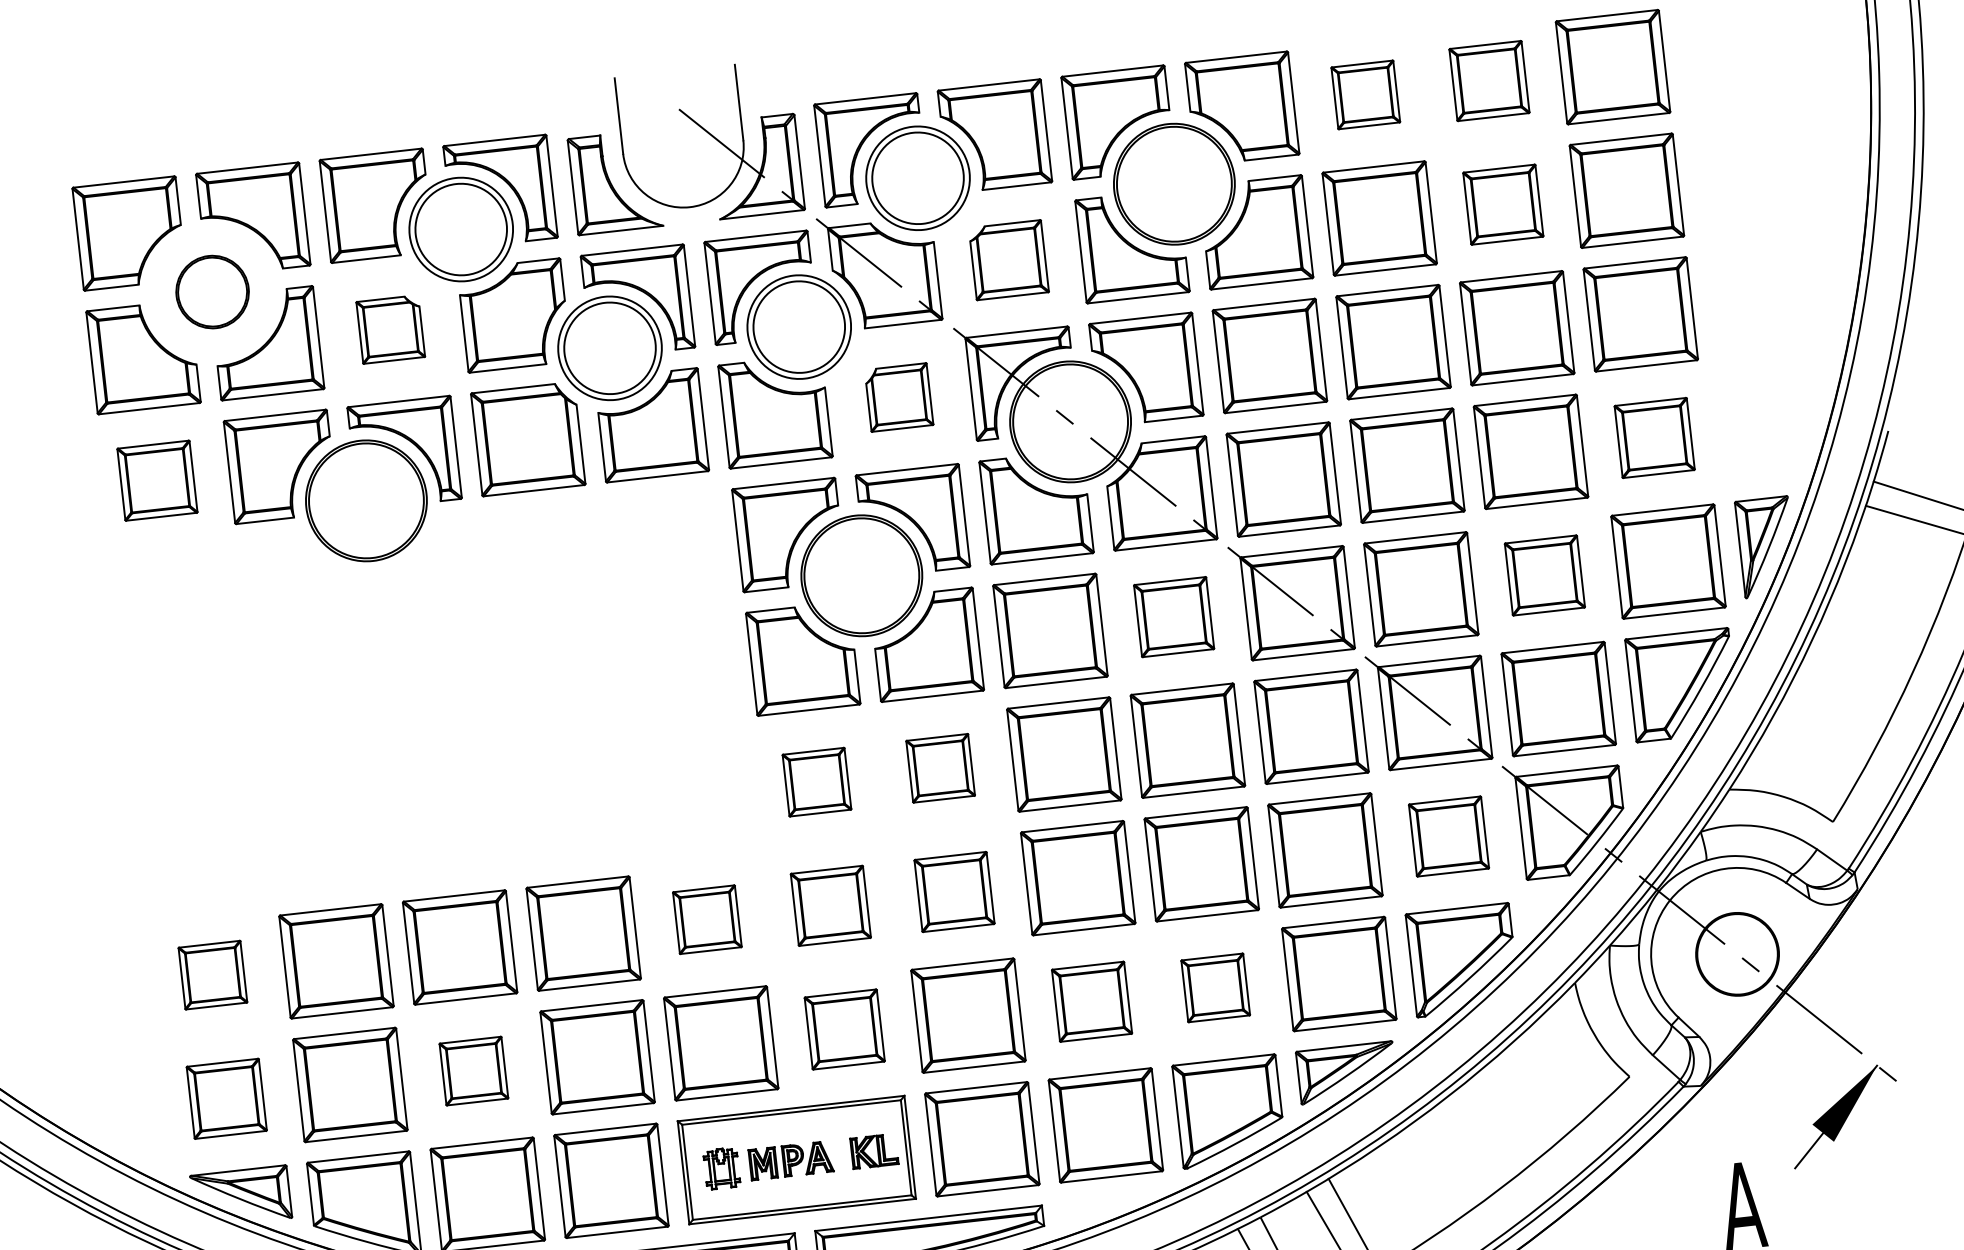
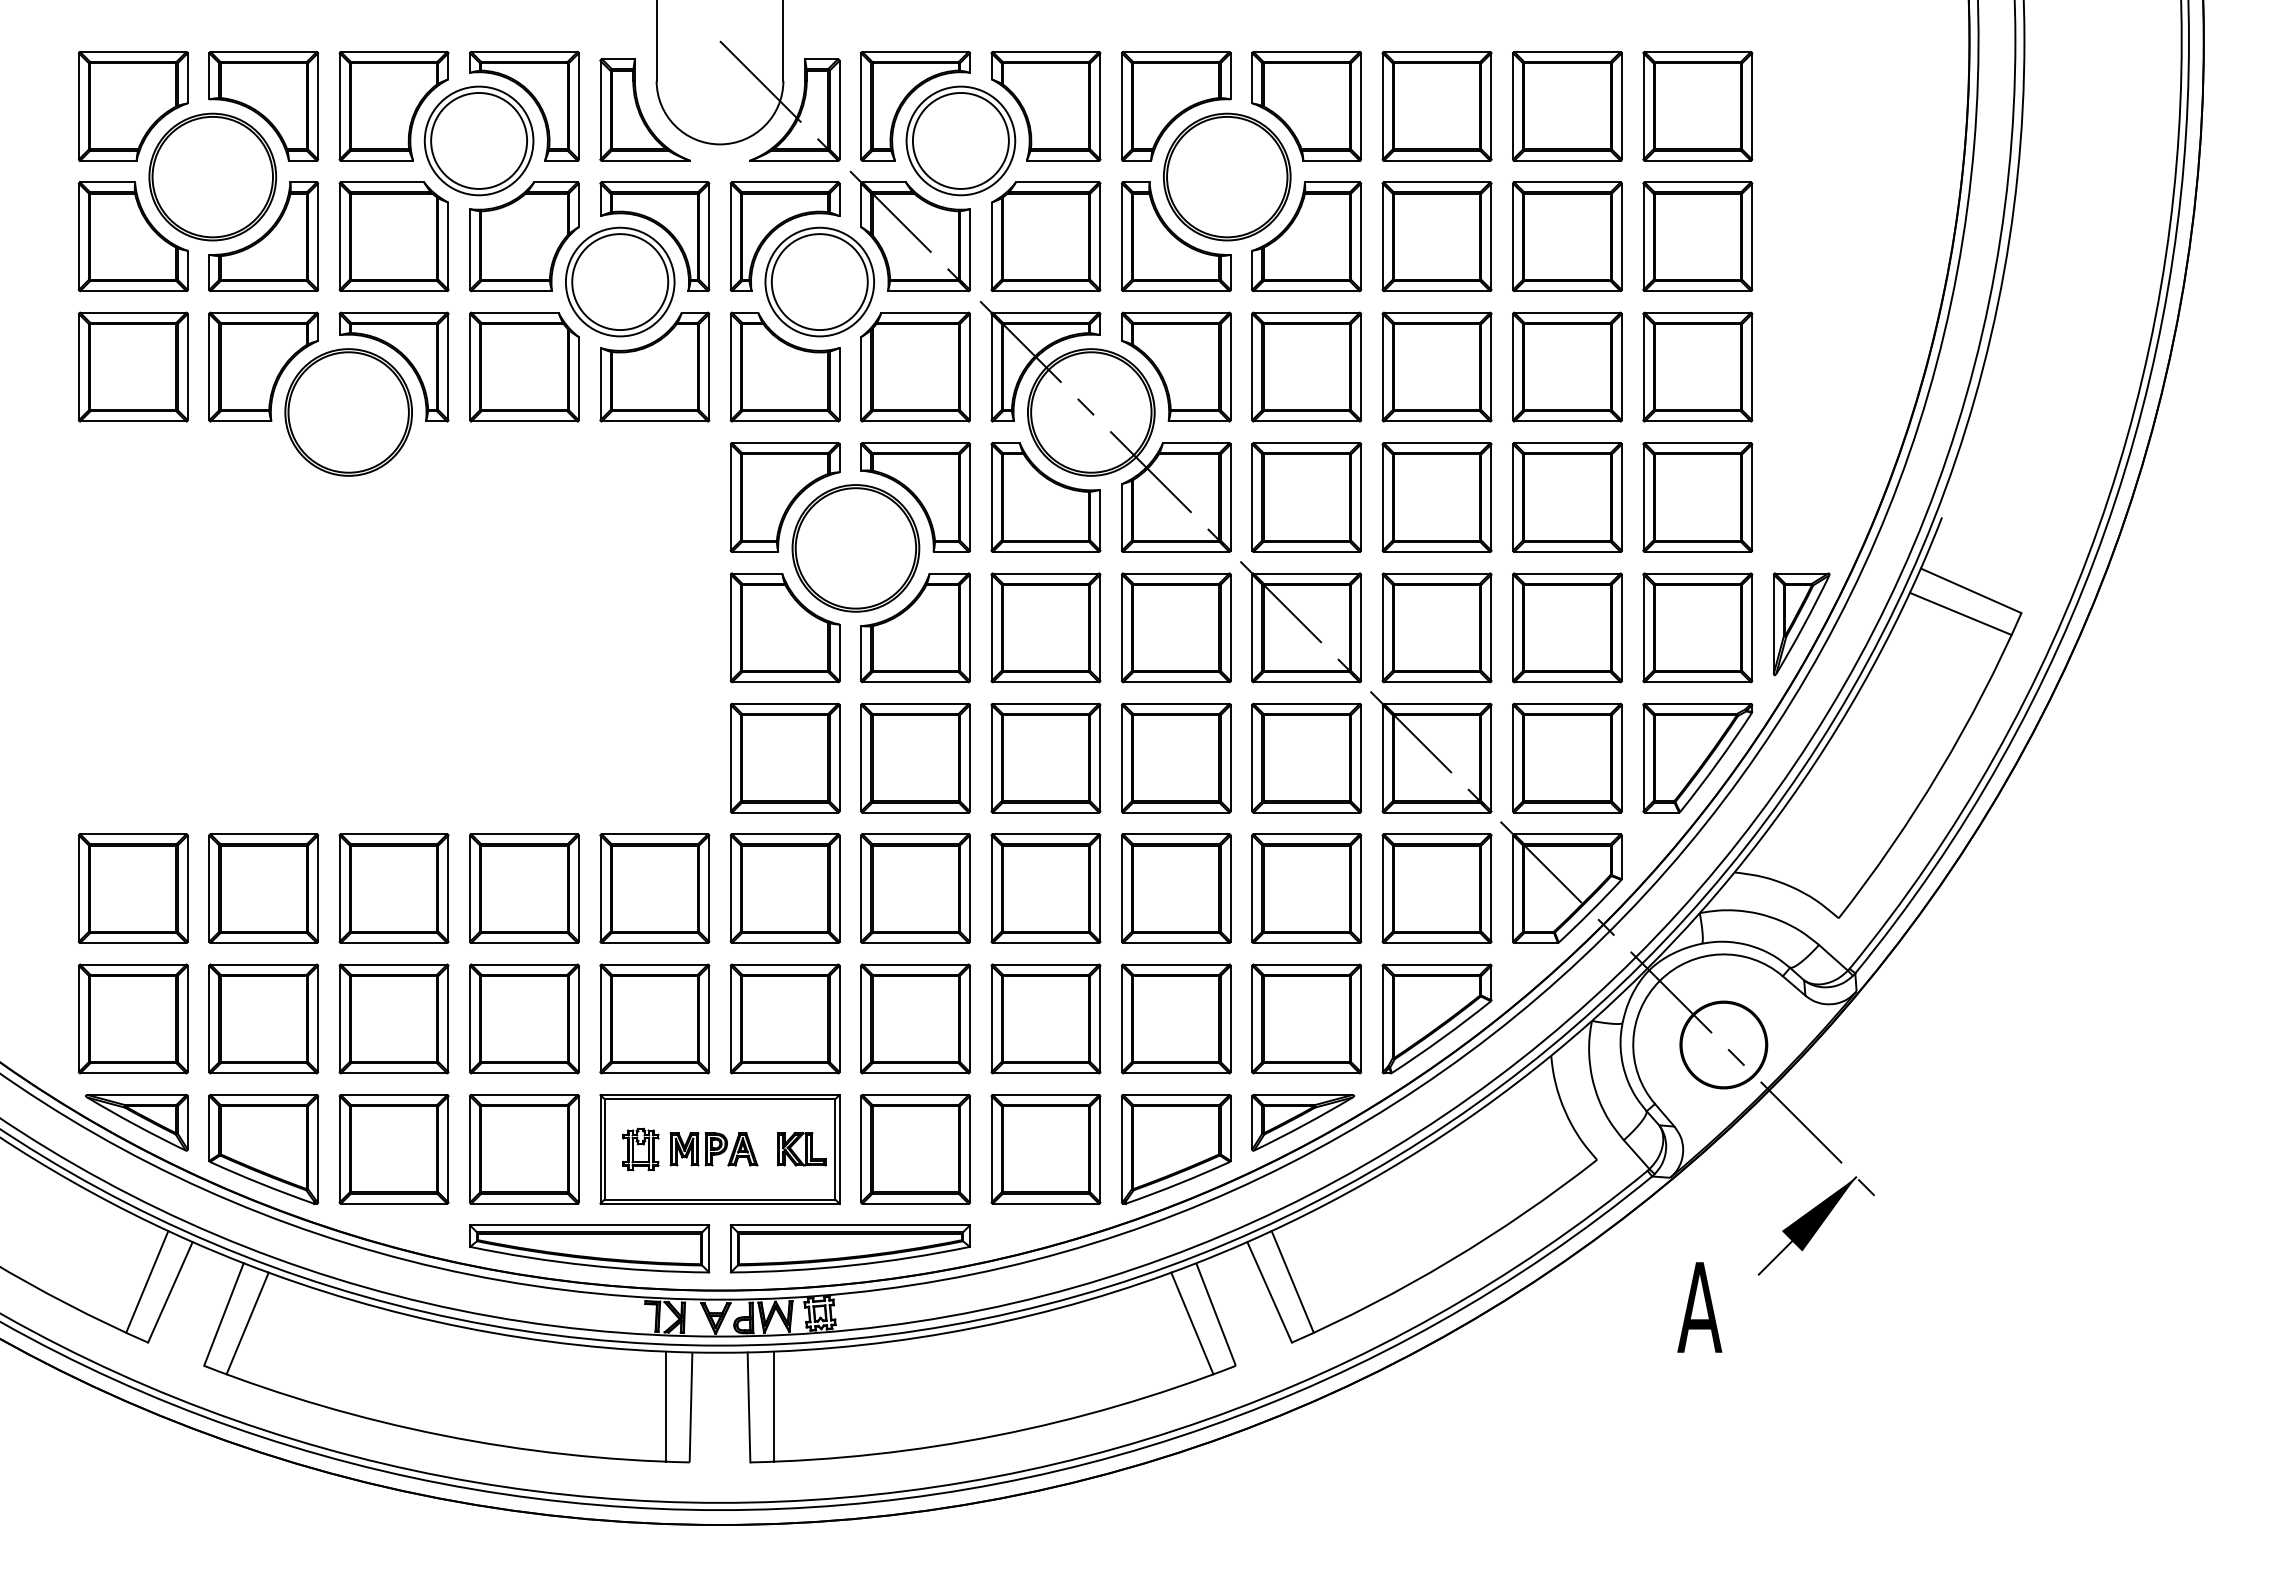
part: (1489, 81) -> (1567, 106), size x1.43
part: (1365, 95) -> (1436, 106), size x1.67
part: (1503, 204) -> (1567, 236), size x1.43
part: (1008, 259) -> (1045, 236), size x1.43
part: (212, 291) -> (212, 176), size x1.67
part: (390, 329) -> (393, 236), size x1.67
part: (898, 396) -> (915, 366), size x1.67
part: (1654, 438) -> (1697, 497), size x1.43
part: (157, 480) -> (133, 366), size x1.43
part: (1544, 575) -> (1567, 627), size x1.43
part: (1174, 616) -> (1176, 627), size x1.43
part: (940, 767) -> (915, 757), size x1.67
part: (816, 781) -> (784, 757), size x1.67
part: (1448, 836) -> (1436, 888), size x1.43
part: (954, 891) -> (915, 888), size x1.43
part: (830, 905) -> (784, 888), size x1.43
part: (707, 919) -> (654, 888), size x1.67
part: (213, 975) -> (133, 888), size x1.67
part: (1215, 987) -> (1176, 1018), size x1.67
part: (1091, 1001) -> (1045, 1018), size x1.43
part: (844, 1029) -> (784, 1018), size x1.43
part: (473, 1070) -> (393, 1018), size x1.67
part: (226, 1098) -> (133, 1018), size x1.43

